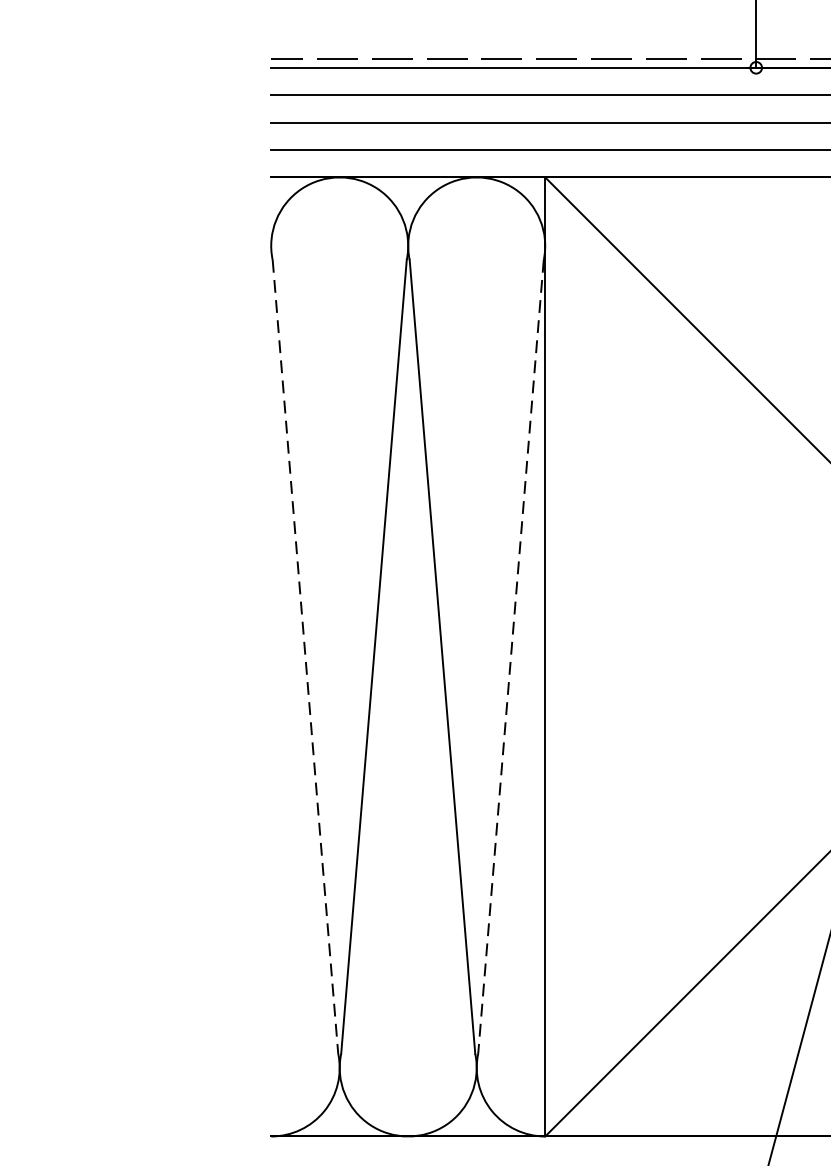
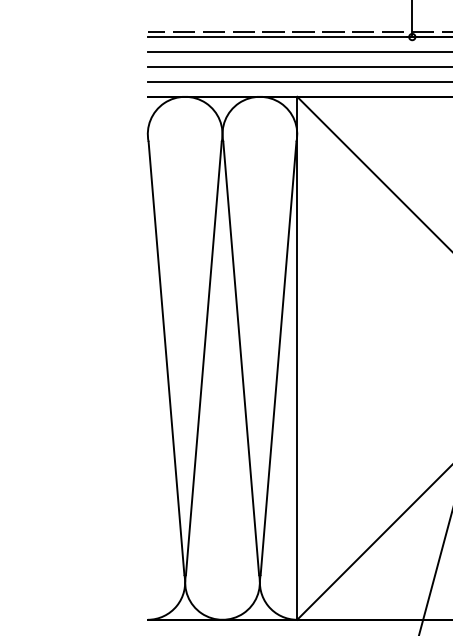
line: (305, 657) -> (166, 358), dashed -> solid
line: (510, 657) -> (278, 358), dashed -> solid

